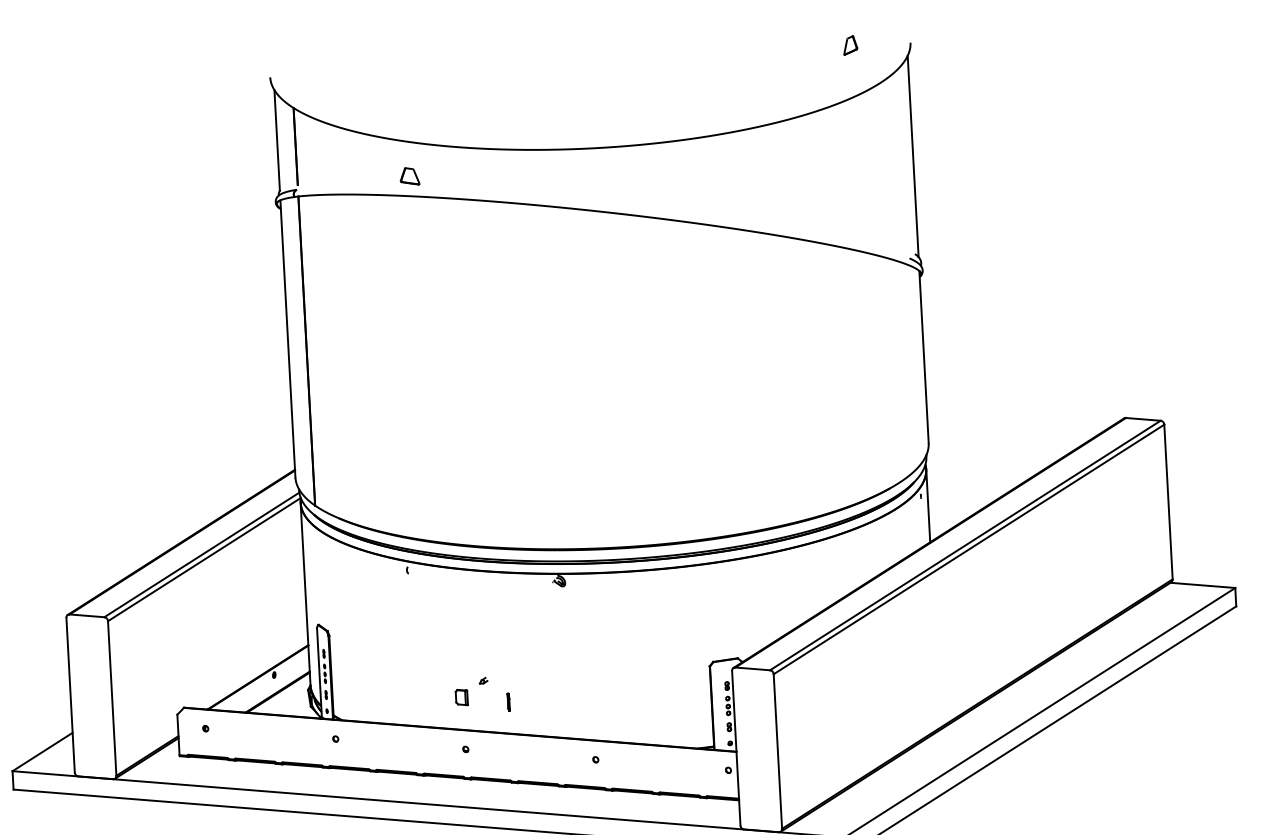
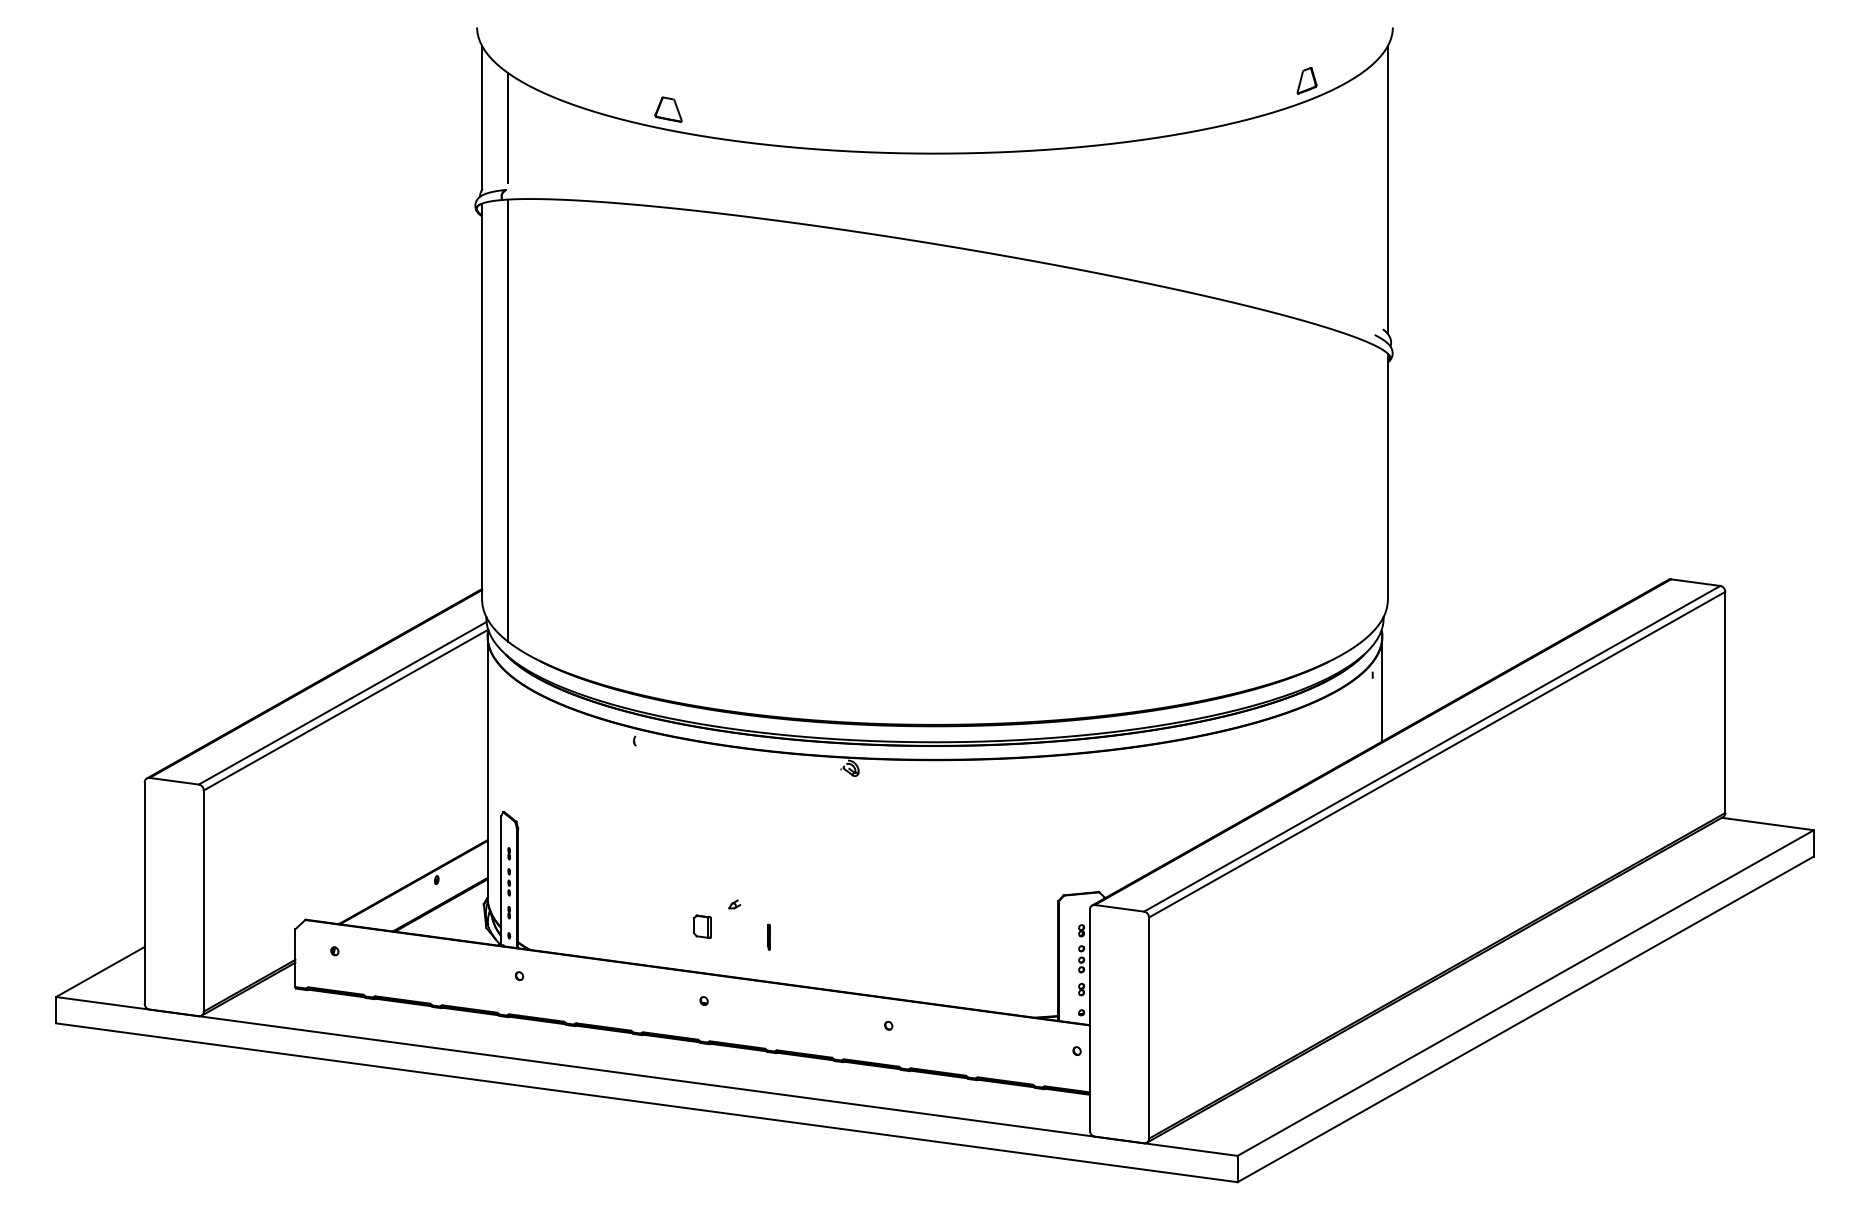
part: (850, 45) -> (1306, 80), moved
part: (409, 176) -> (668, 109), moved

